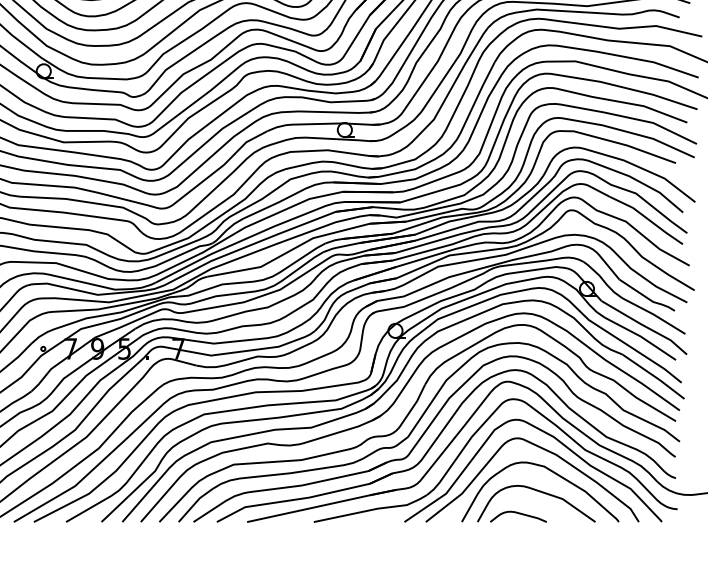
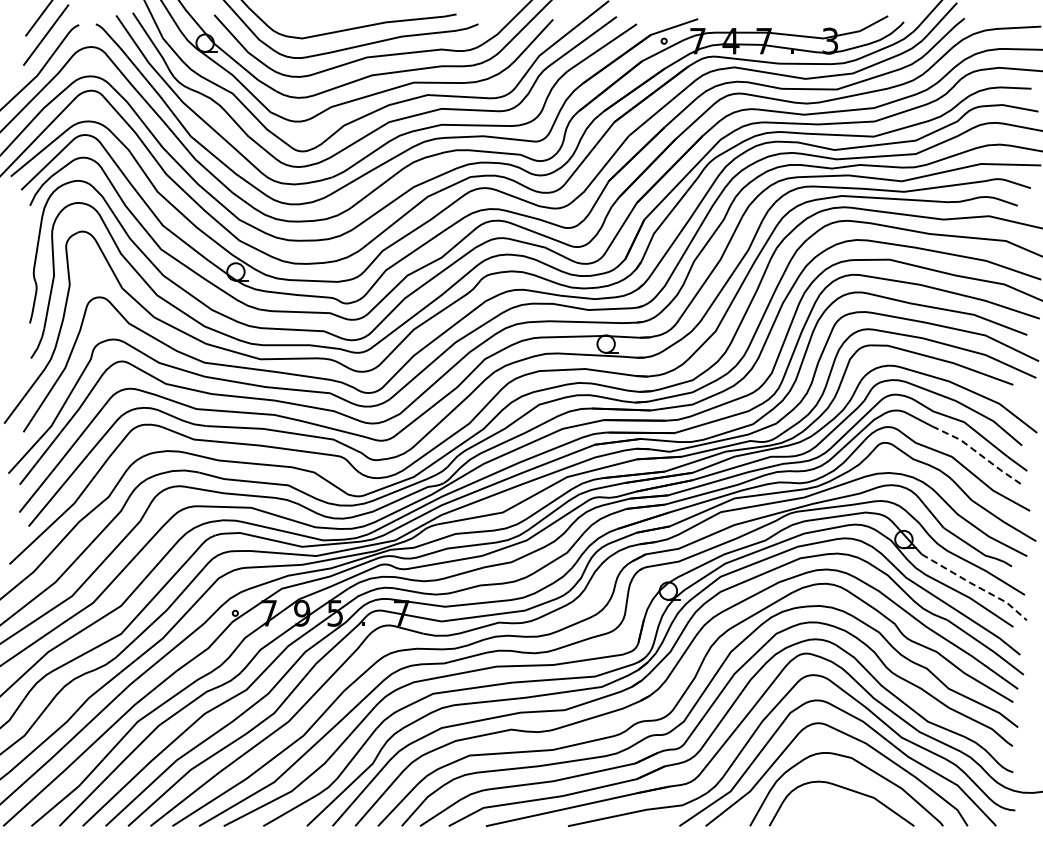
line: (647, 218) -> (978, 453), solid -> dashed
line: (645, 326) -> (975, 585), solid -> dashed
curve: (518, 514) -> (819, 816), removed

